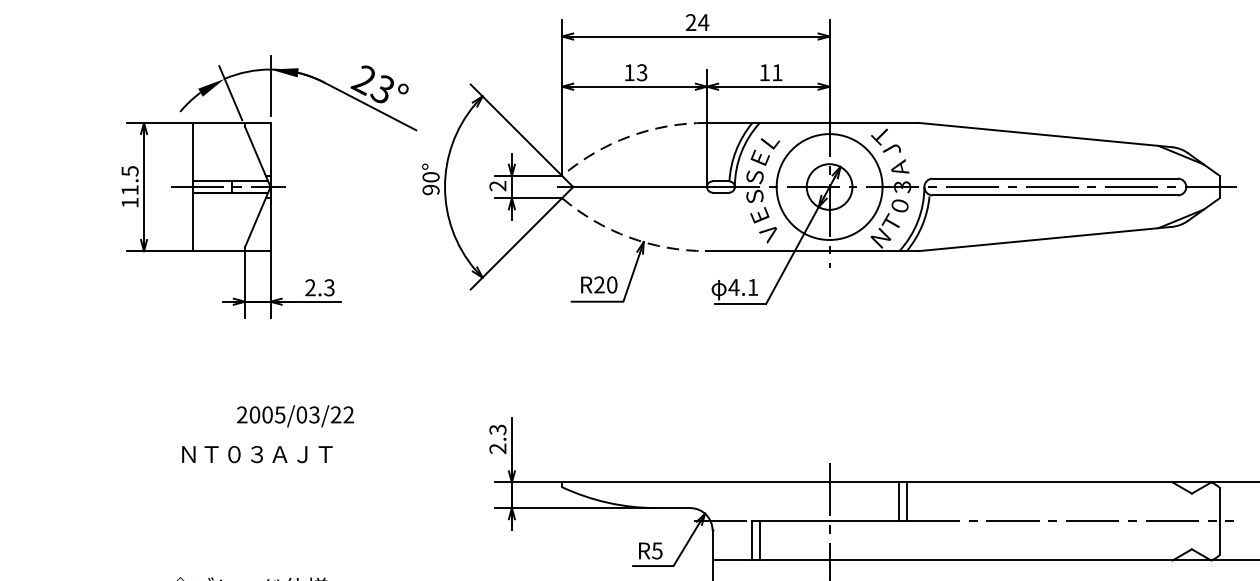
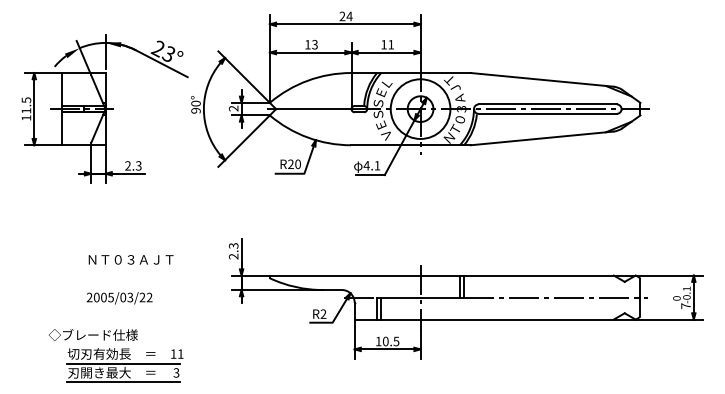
arc: (628, 136) -> (307, 80), dashed -> solid
arc: (628, 237) -> (307, 137), dashed -> solid
text: (295, 416) -> (119, 298), moved
text: (256, 453) -> (130, 259), moved
text: (657, 549) -> (323, 313), R5 -> R2

